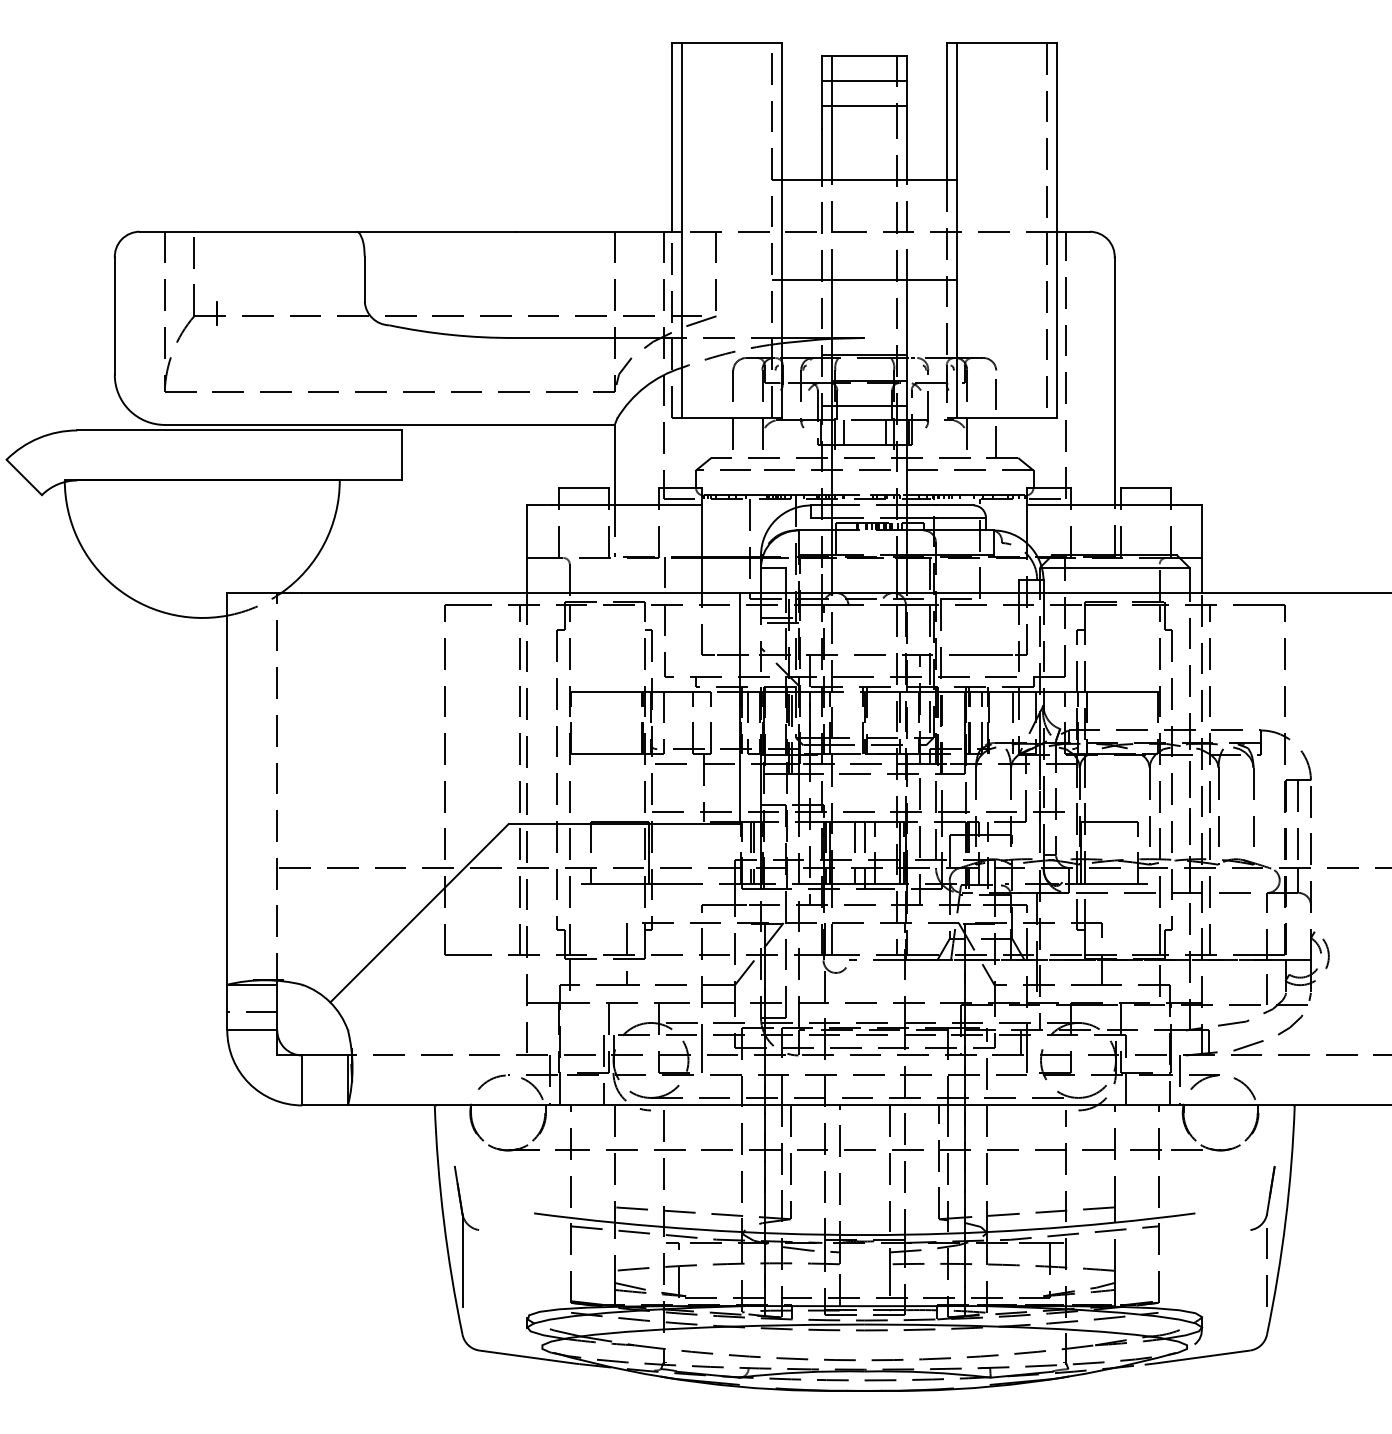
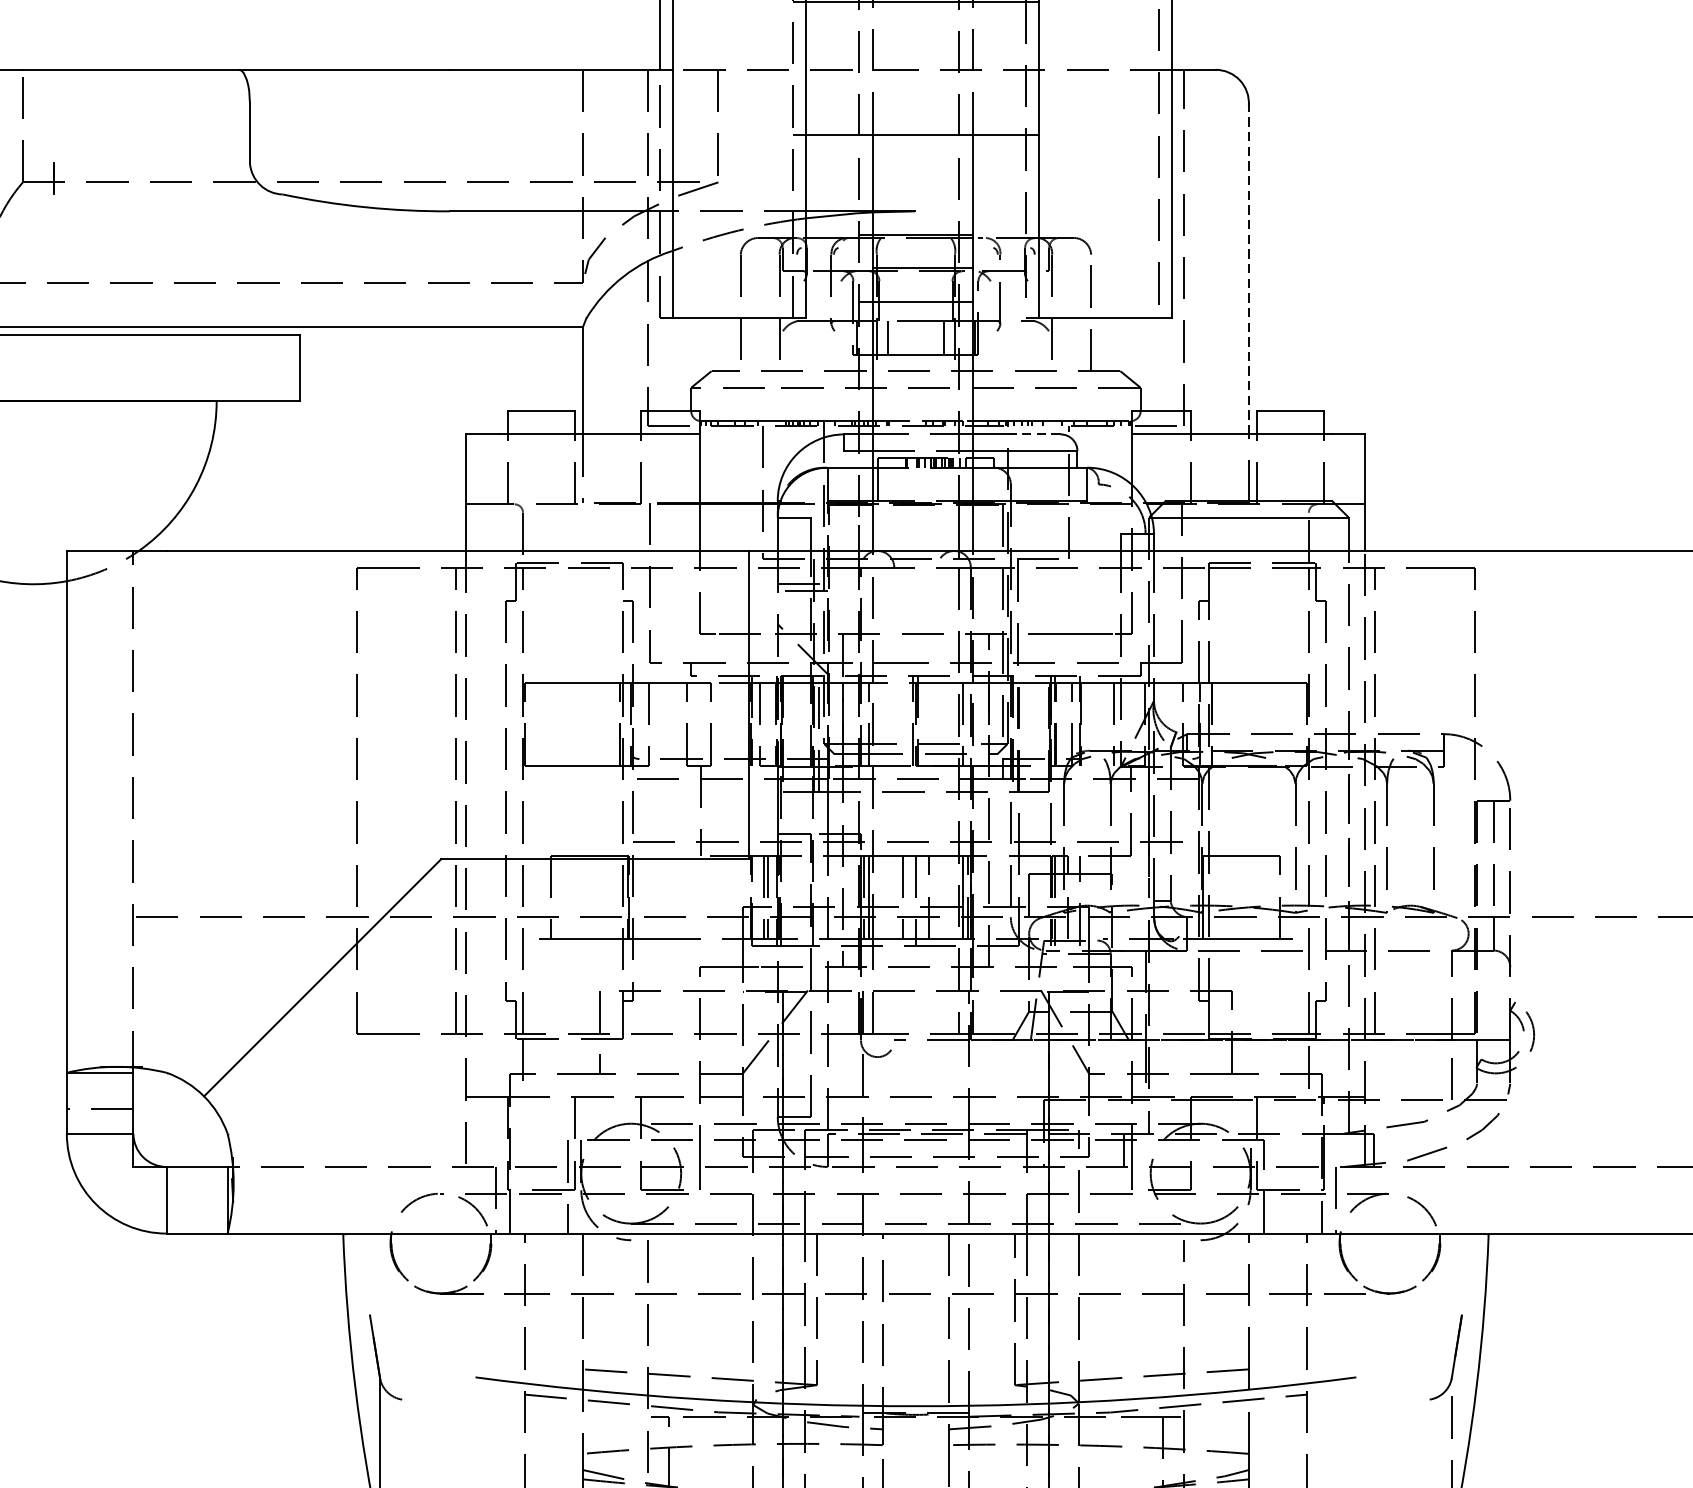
line: (1114, 380) -> (1248, 267), solid -> dashed
line: (954, 505) -> (1035, 434), solid -> dashed

